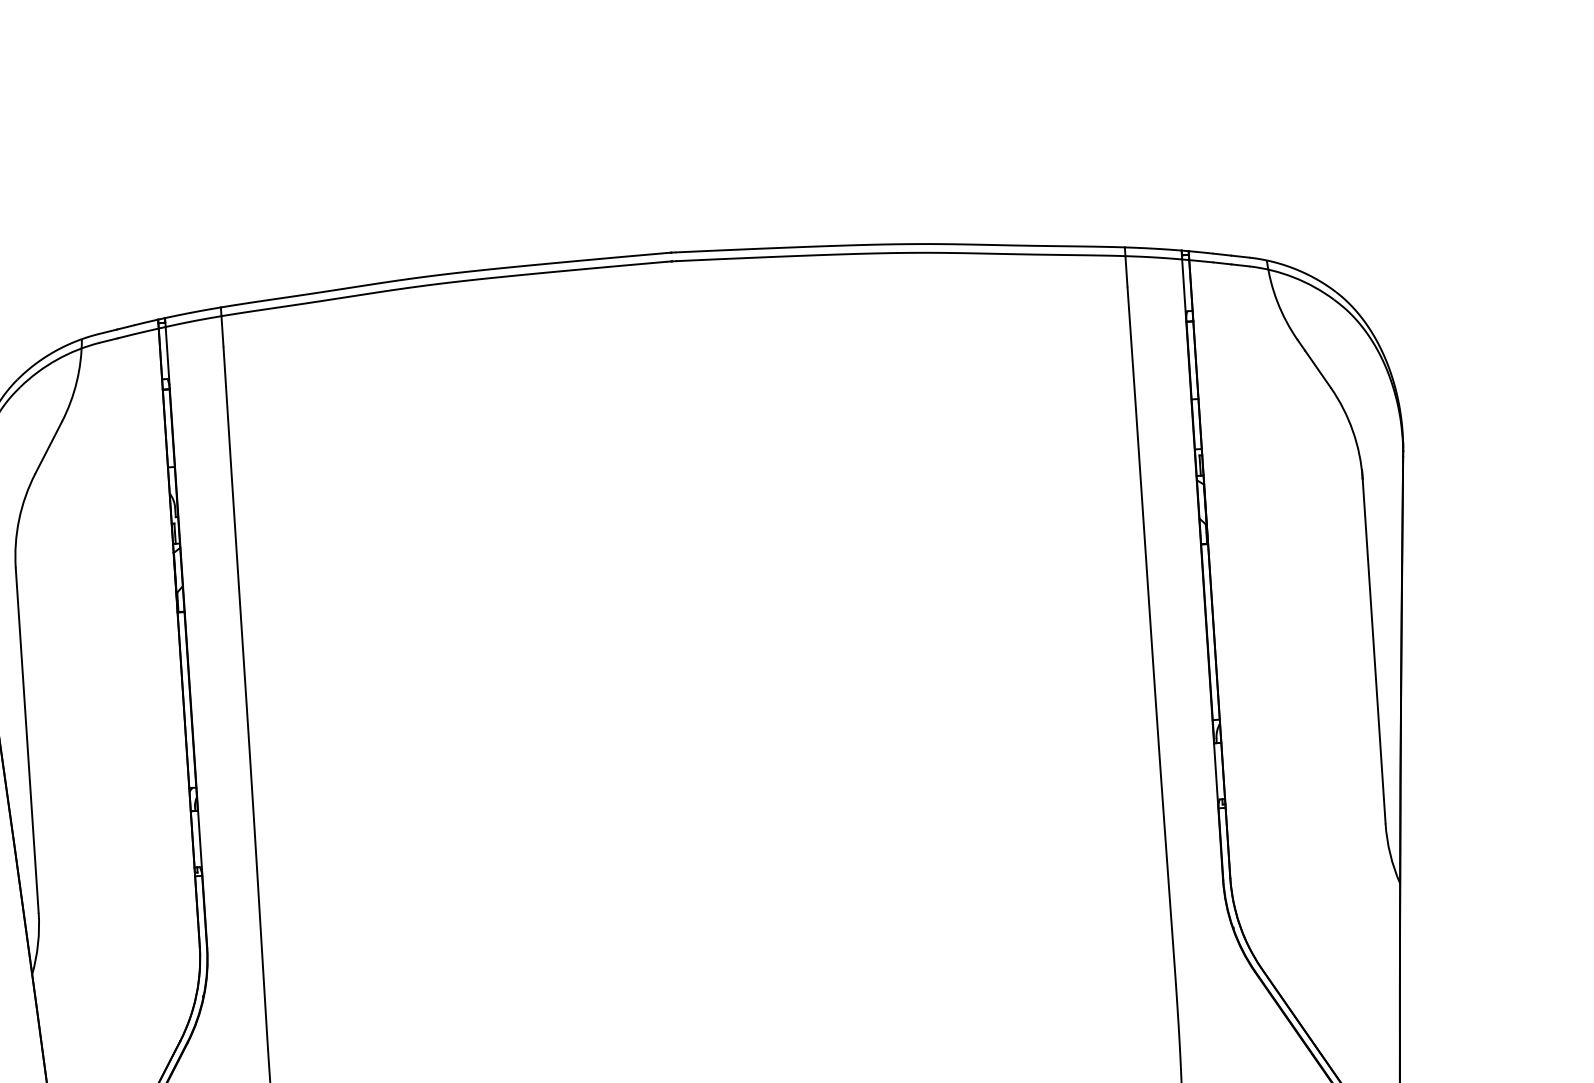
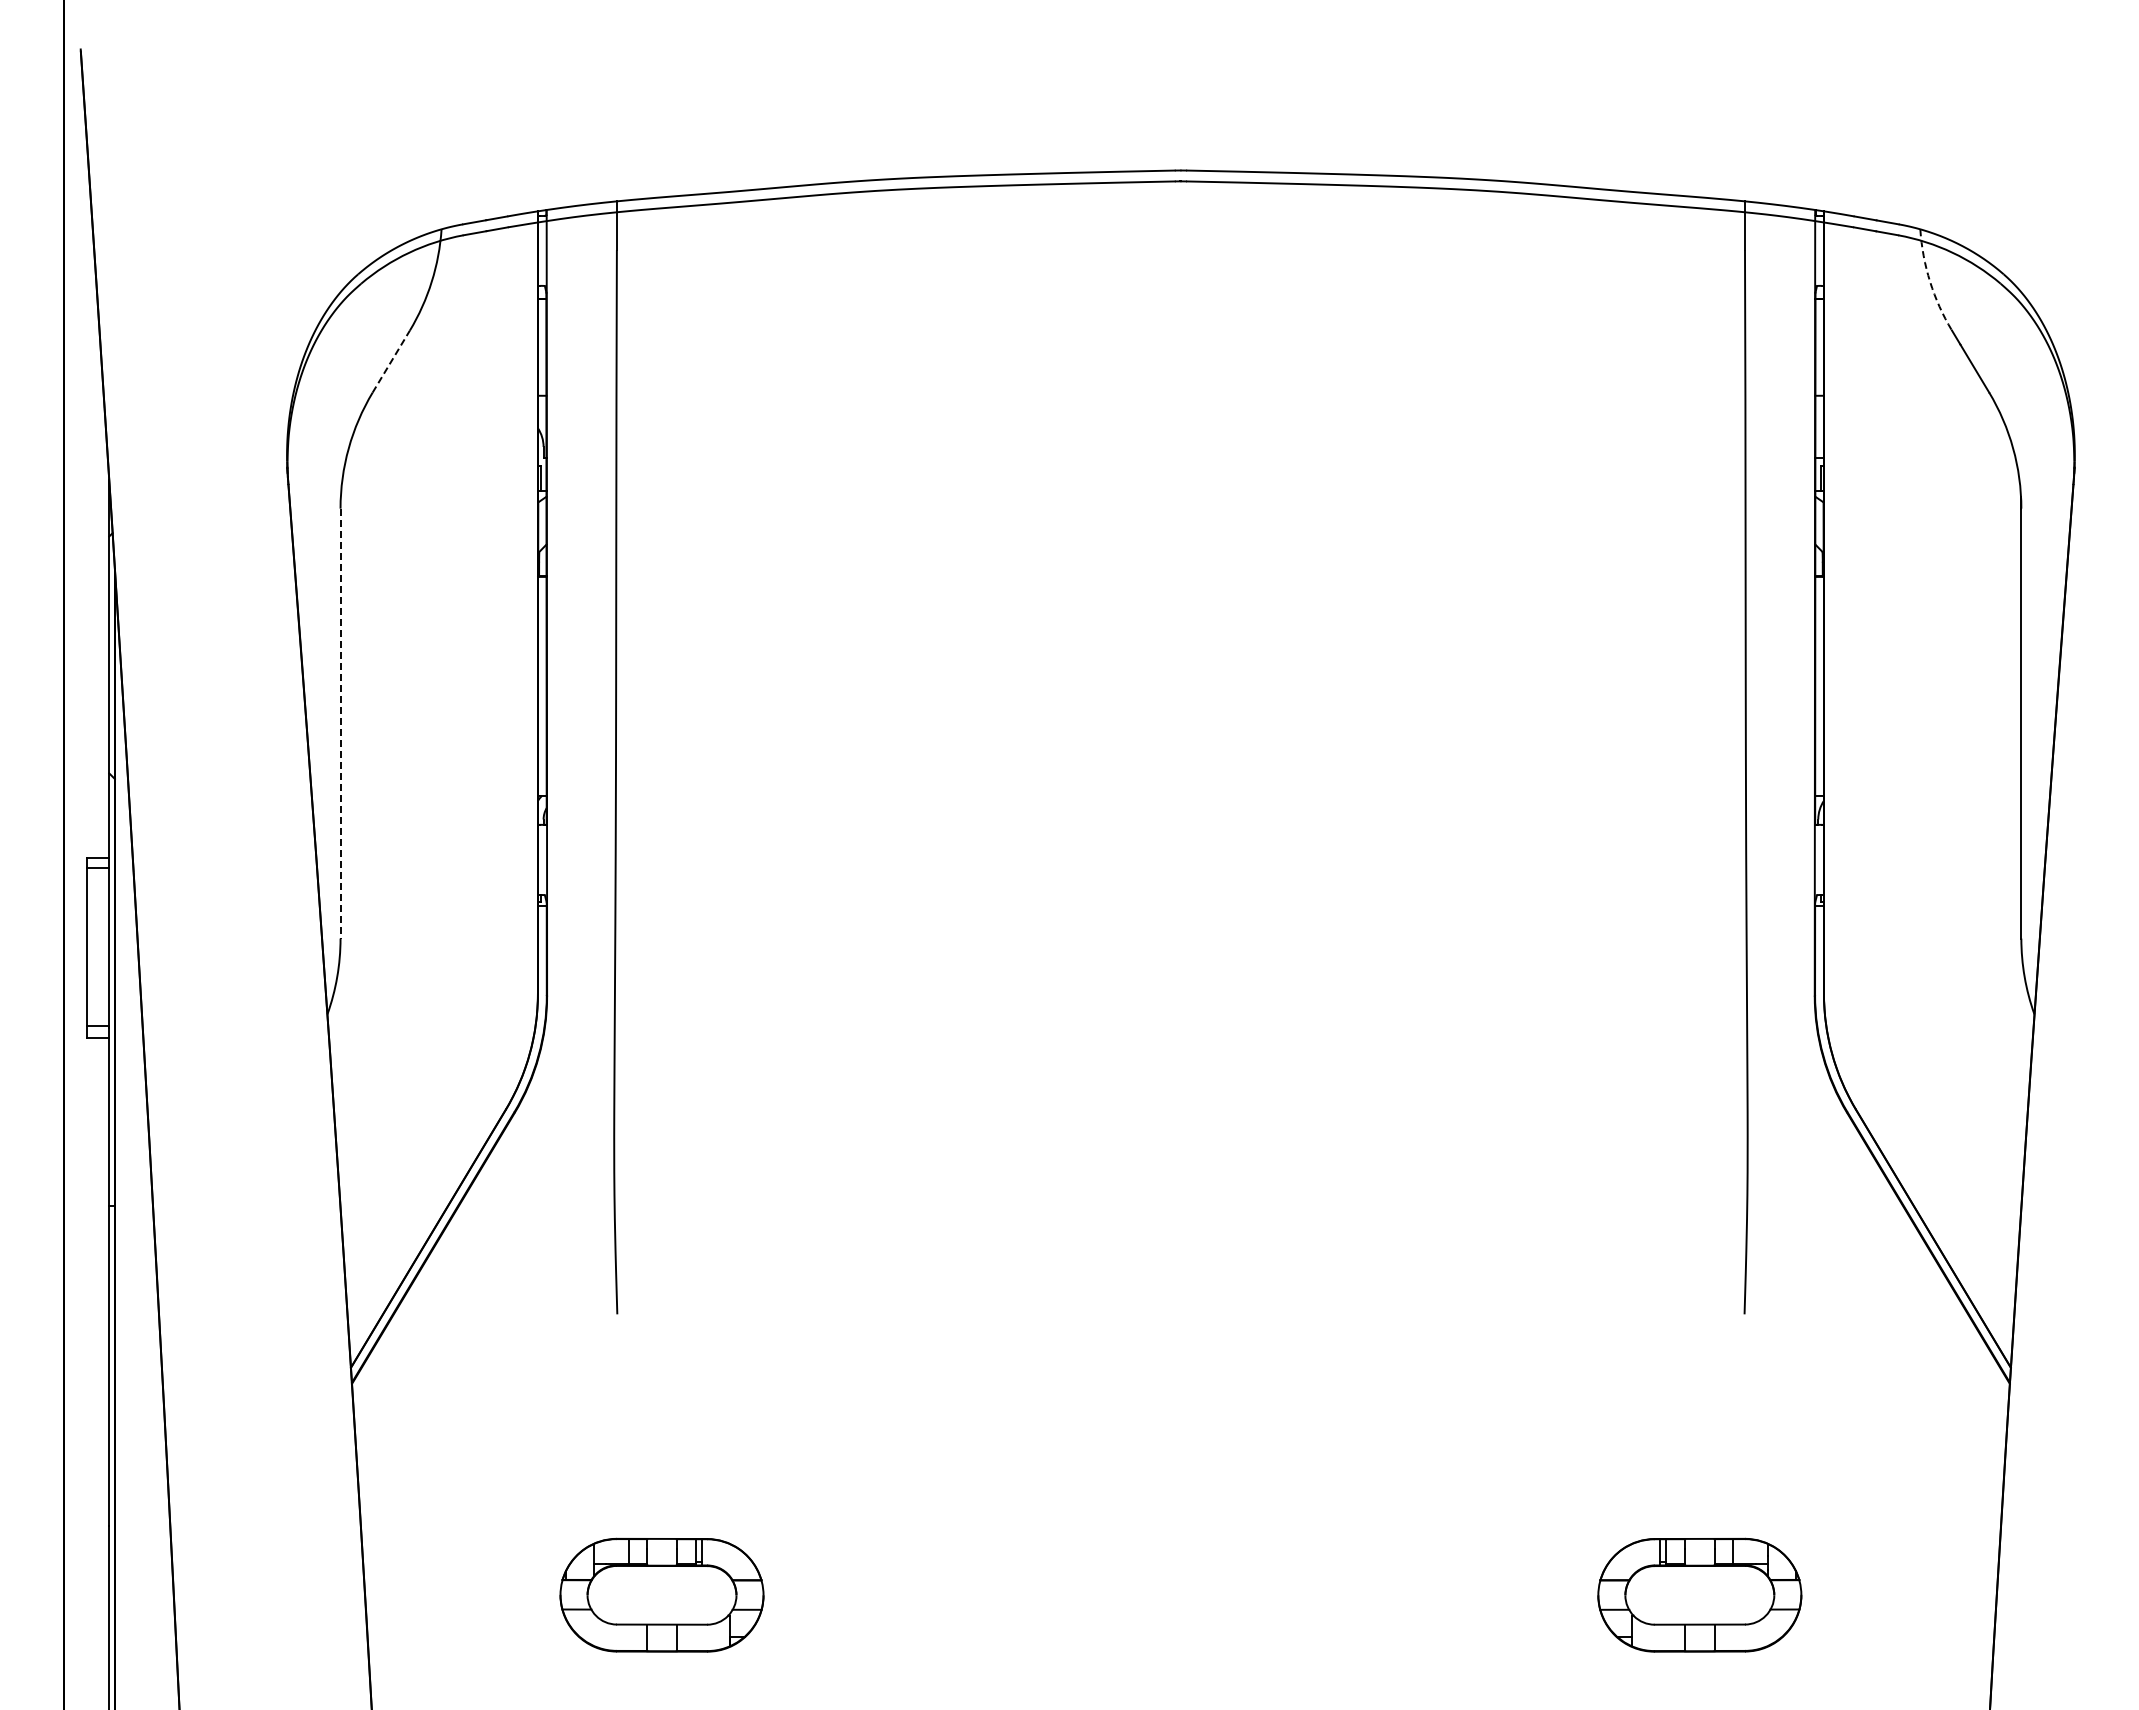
arc: (1277, 301) -> (1930, 281), solid -> dashed
line: (48, 447) -> (391, 361), solid -> dashed
line: (27, 740) -> (340, 723), solid -> dashed

